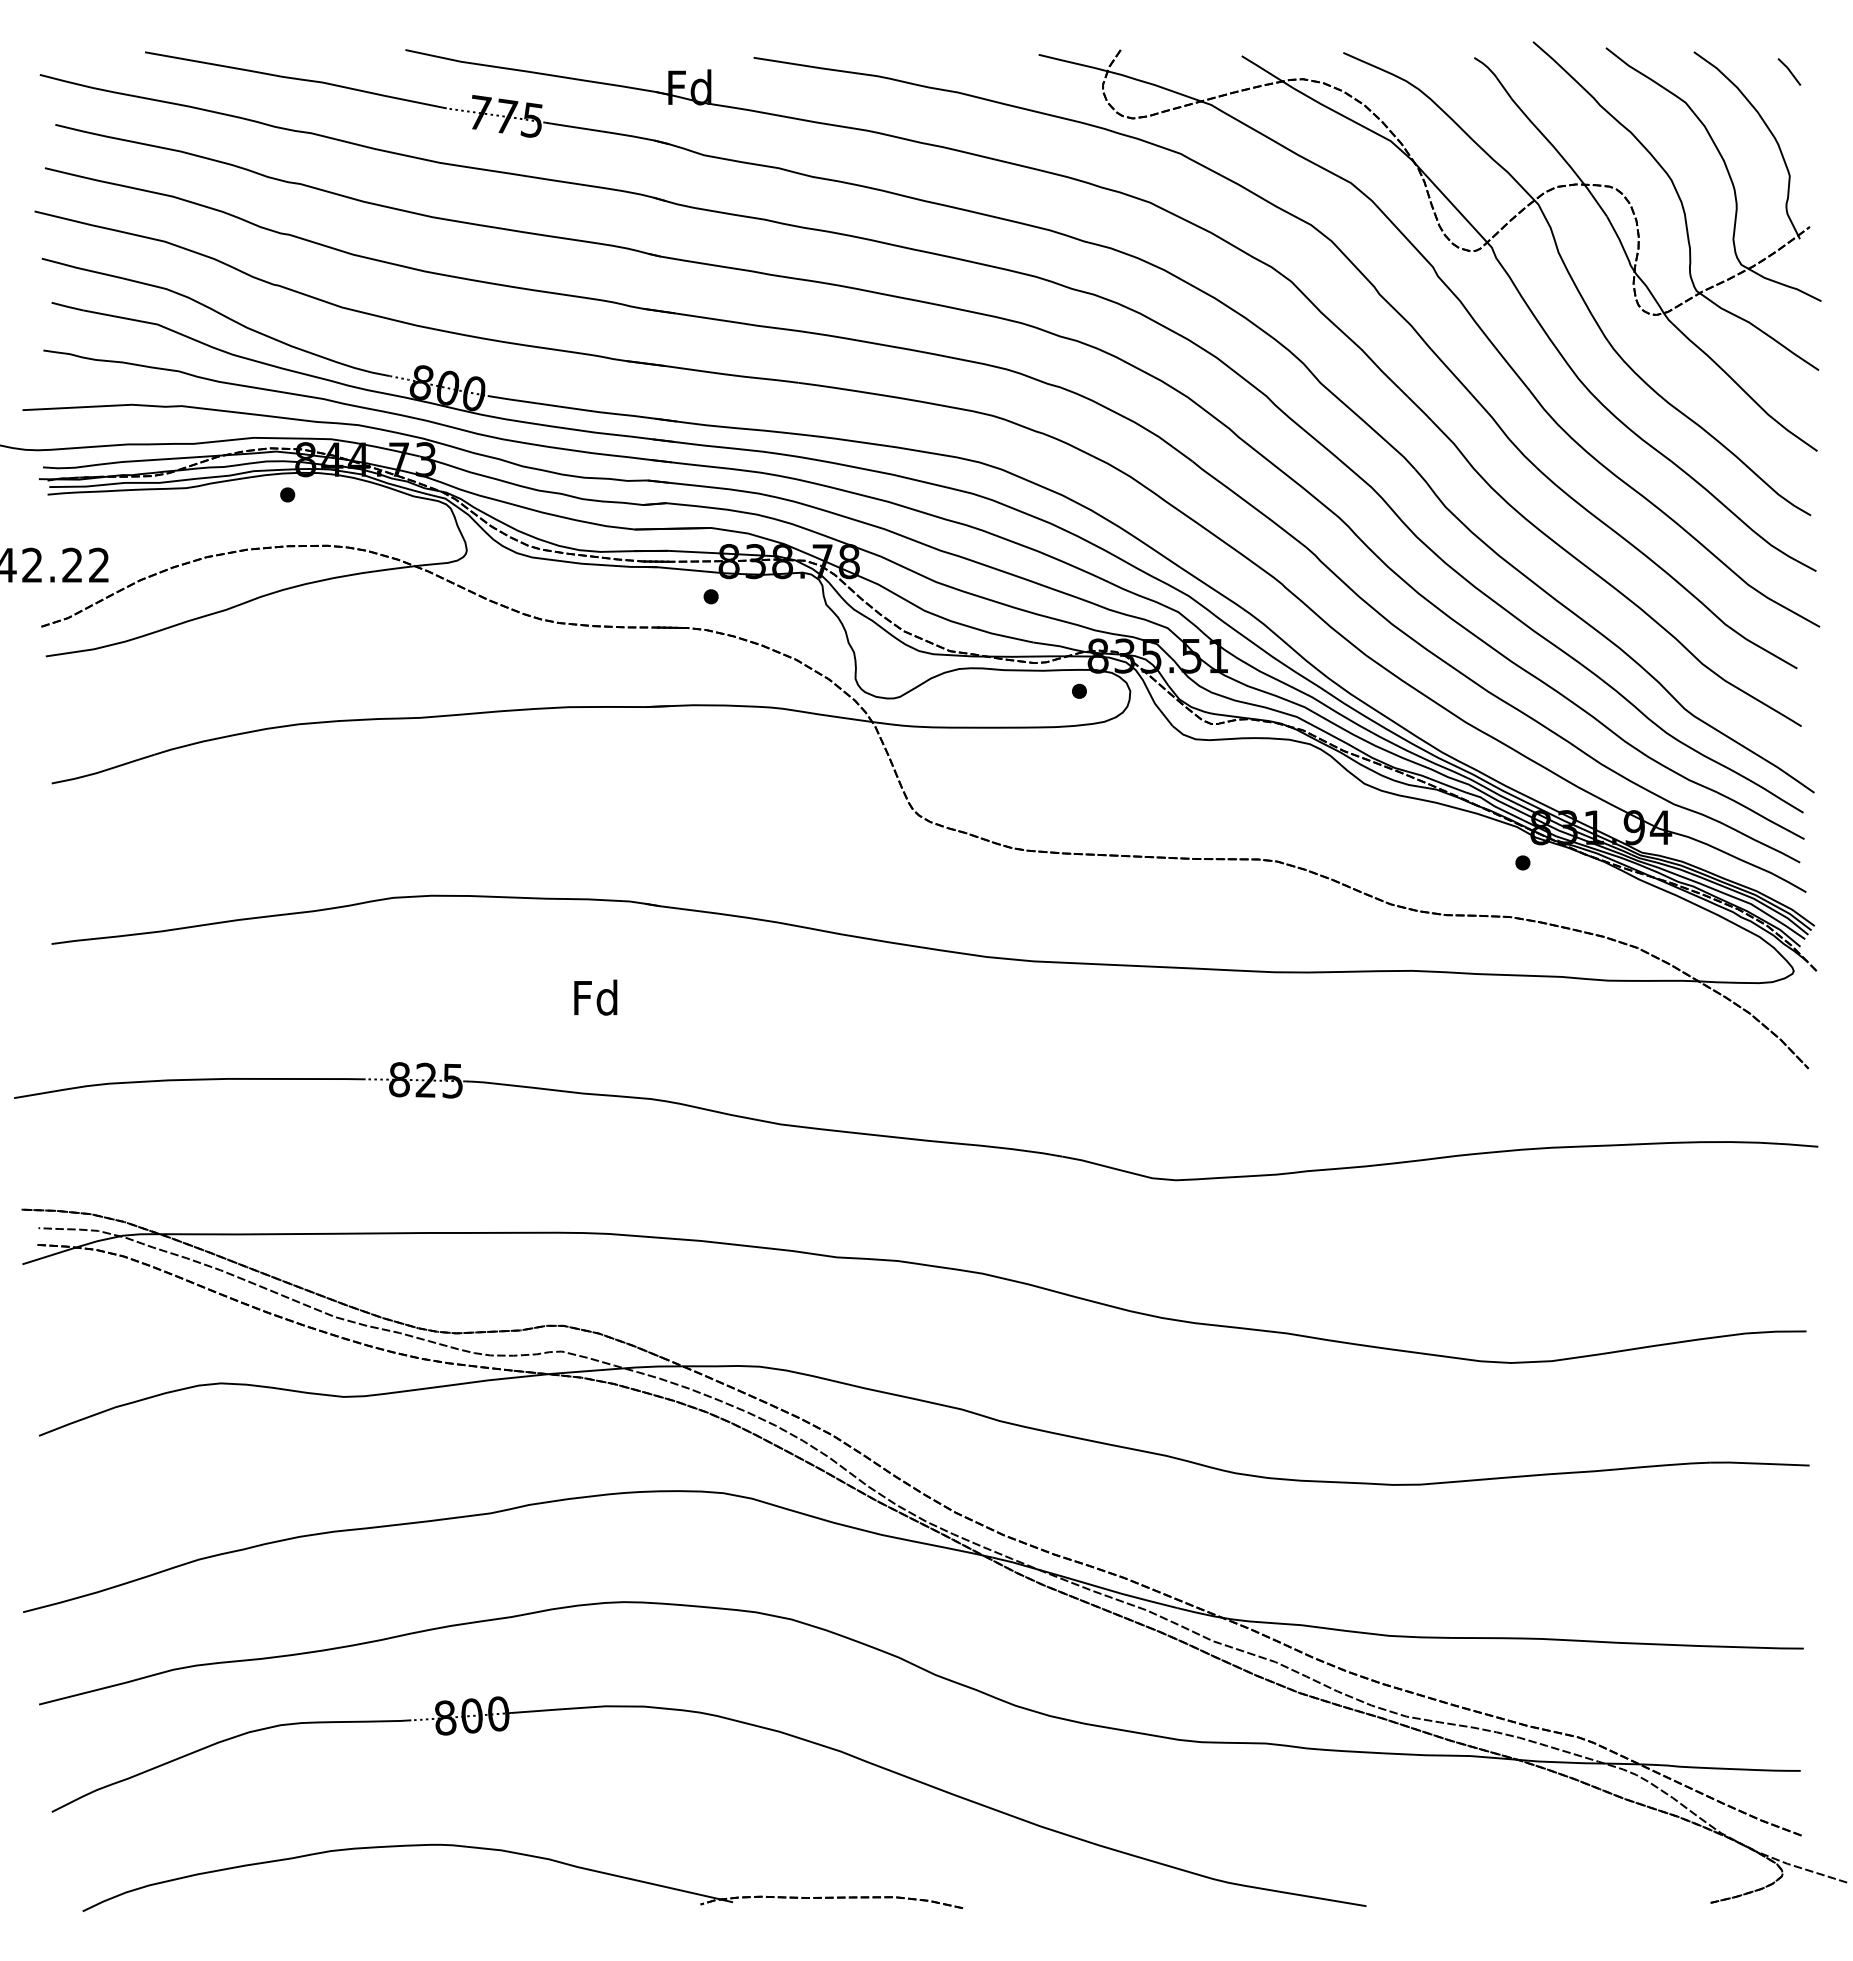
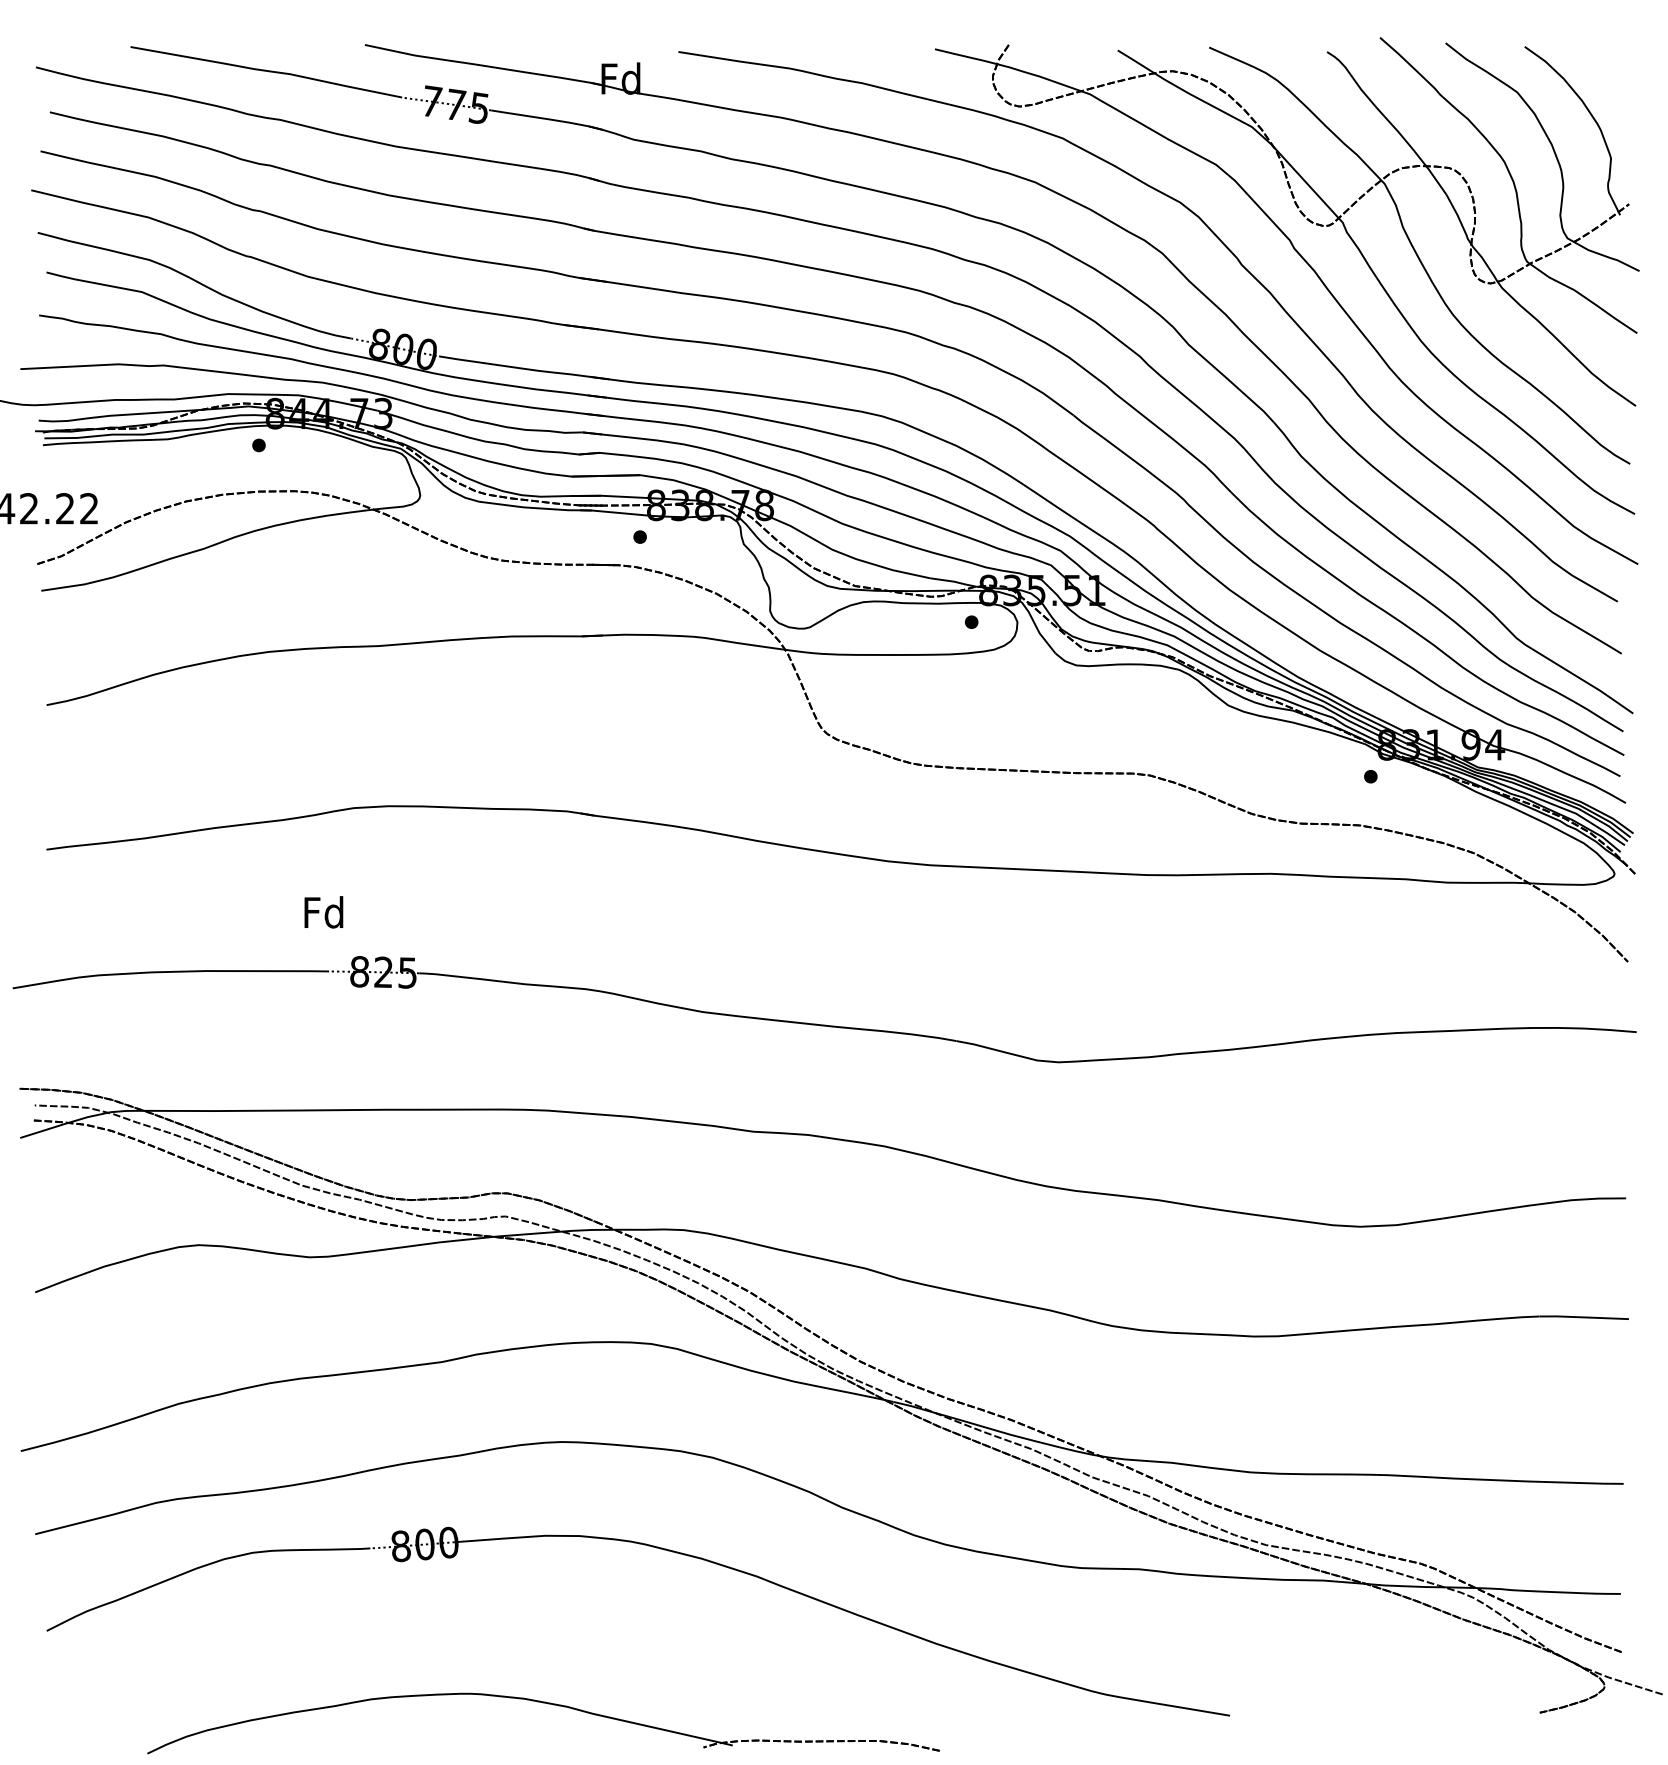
line: (1789, 71) -> (1610, 64), removed
text: (595, 997) -> (323, 912), moved
part: (527, 1856) -> (547, 1704), moved

